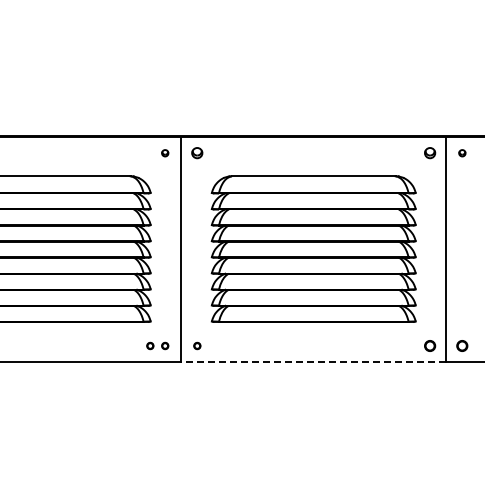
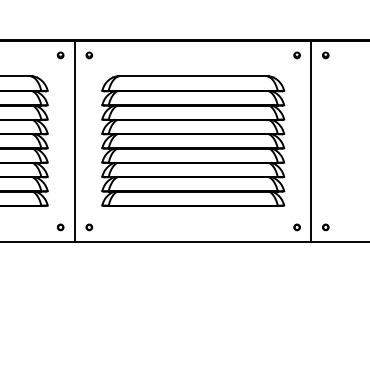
part: (197, 153) -> (89, 55), size x0.62
part: (430, 153) -> (297, 55), size x0.62
part: (150, 345) -> (47, 226), removed
part: (430, 345) -> (297, 226), size x0.62
part: (462, 345) -> (325, 226), size x0.62
line: (313, 362) -> (192, 242), dashed -> solid

